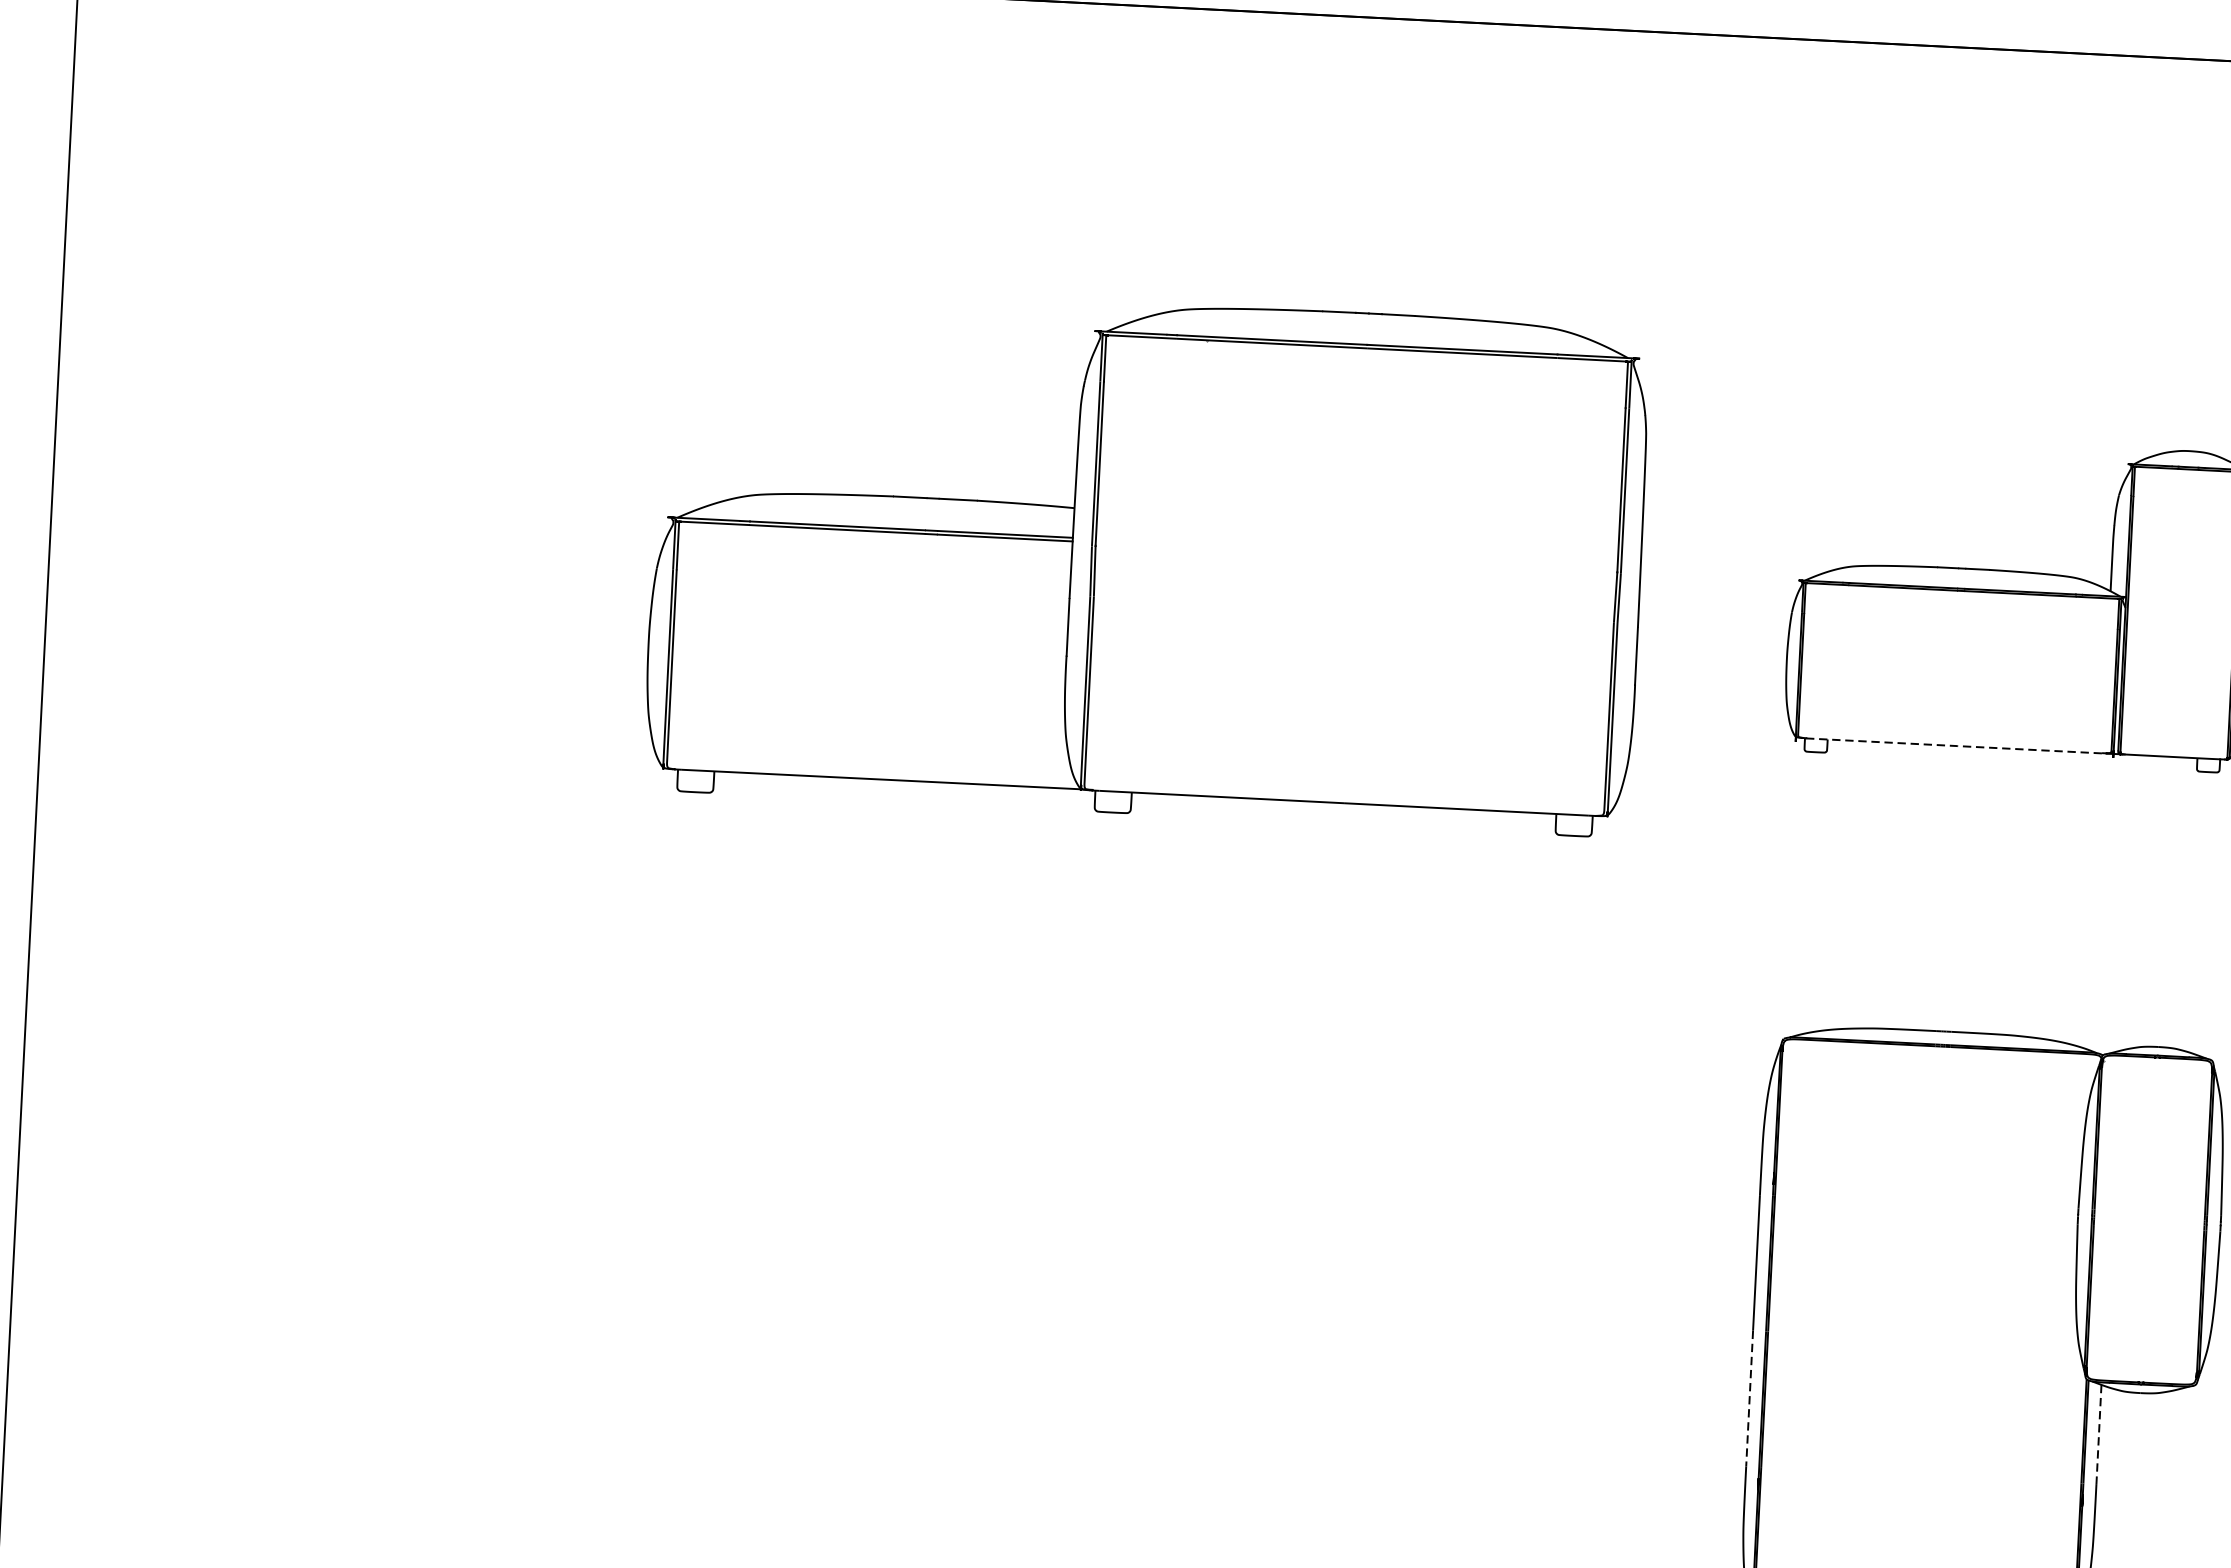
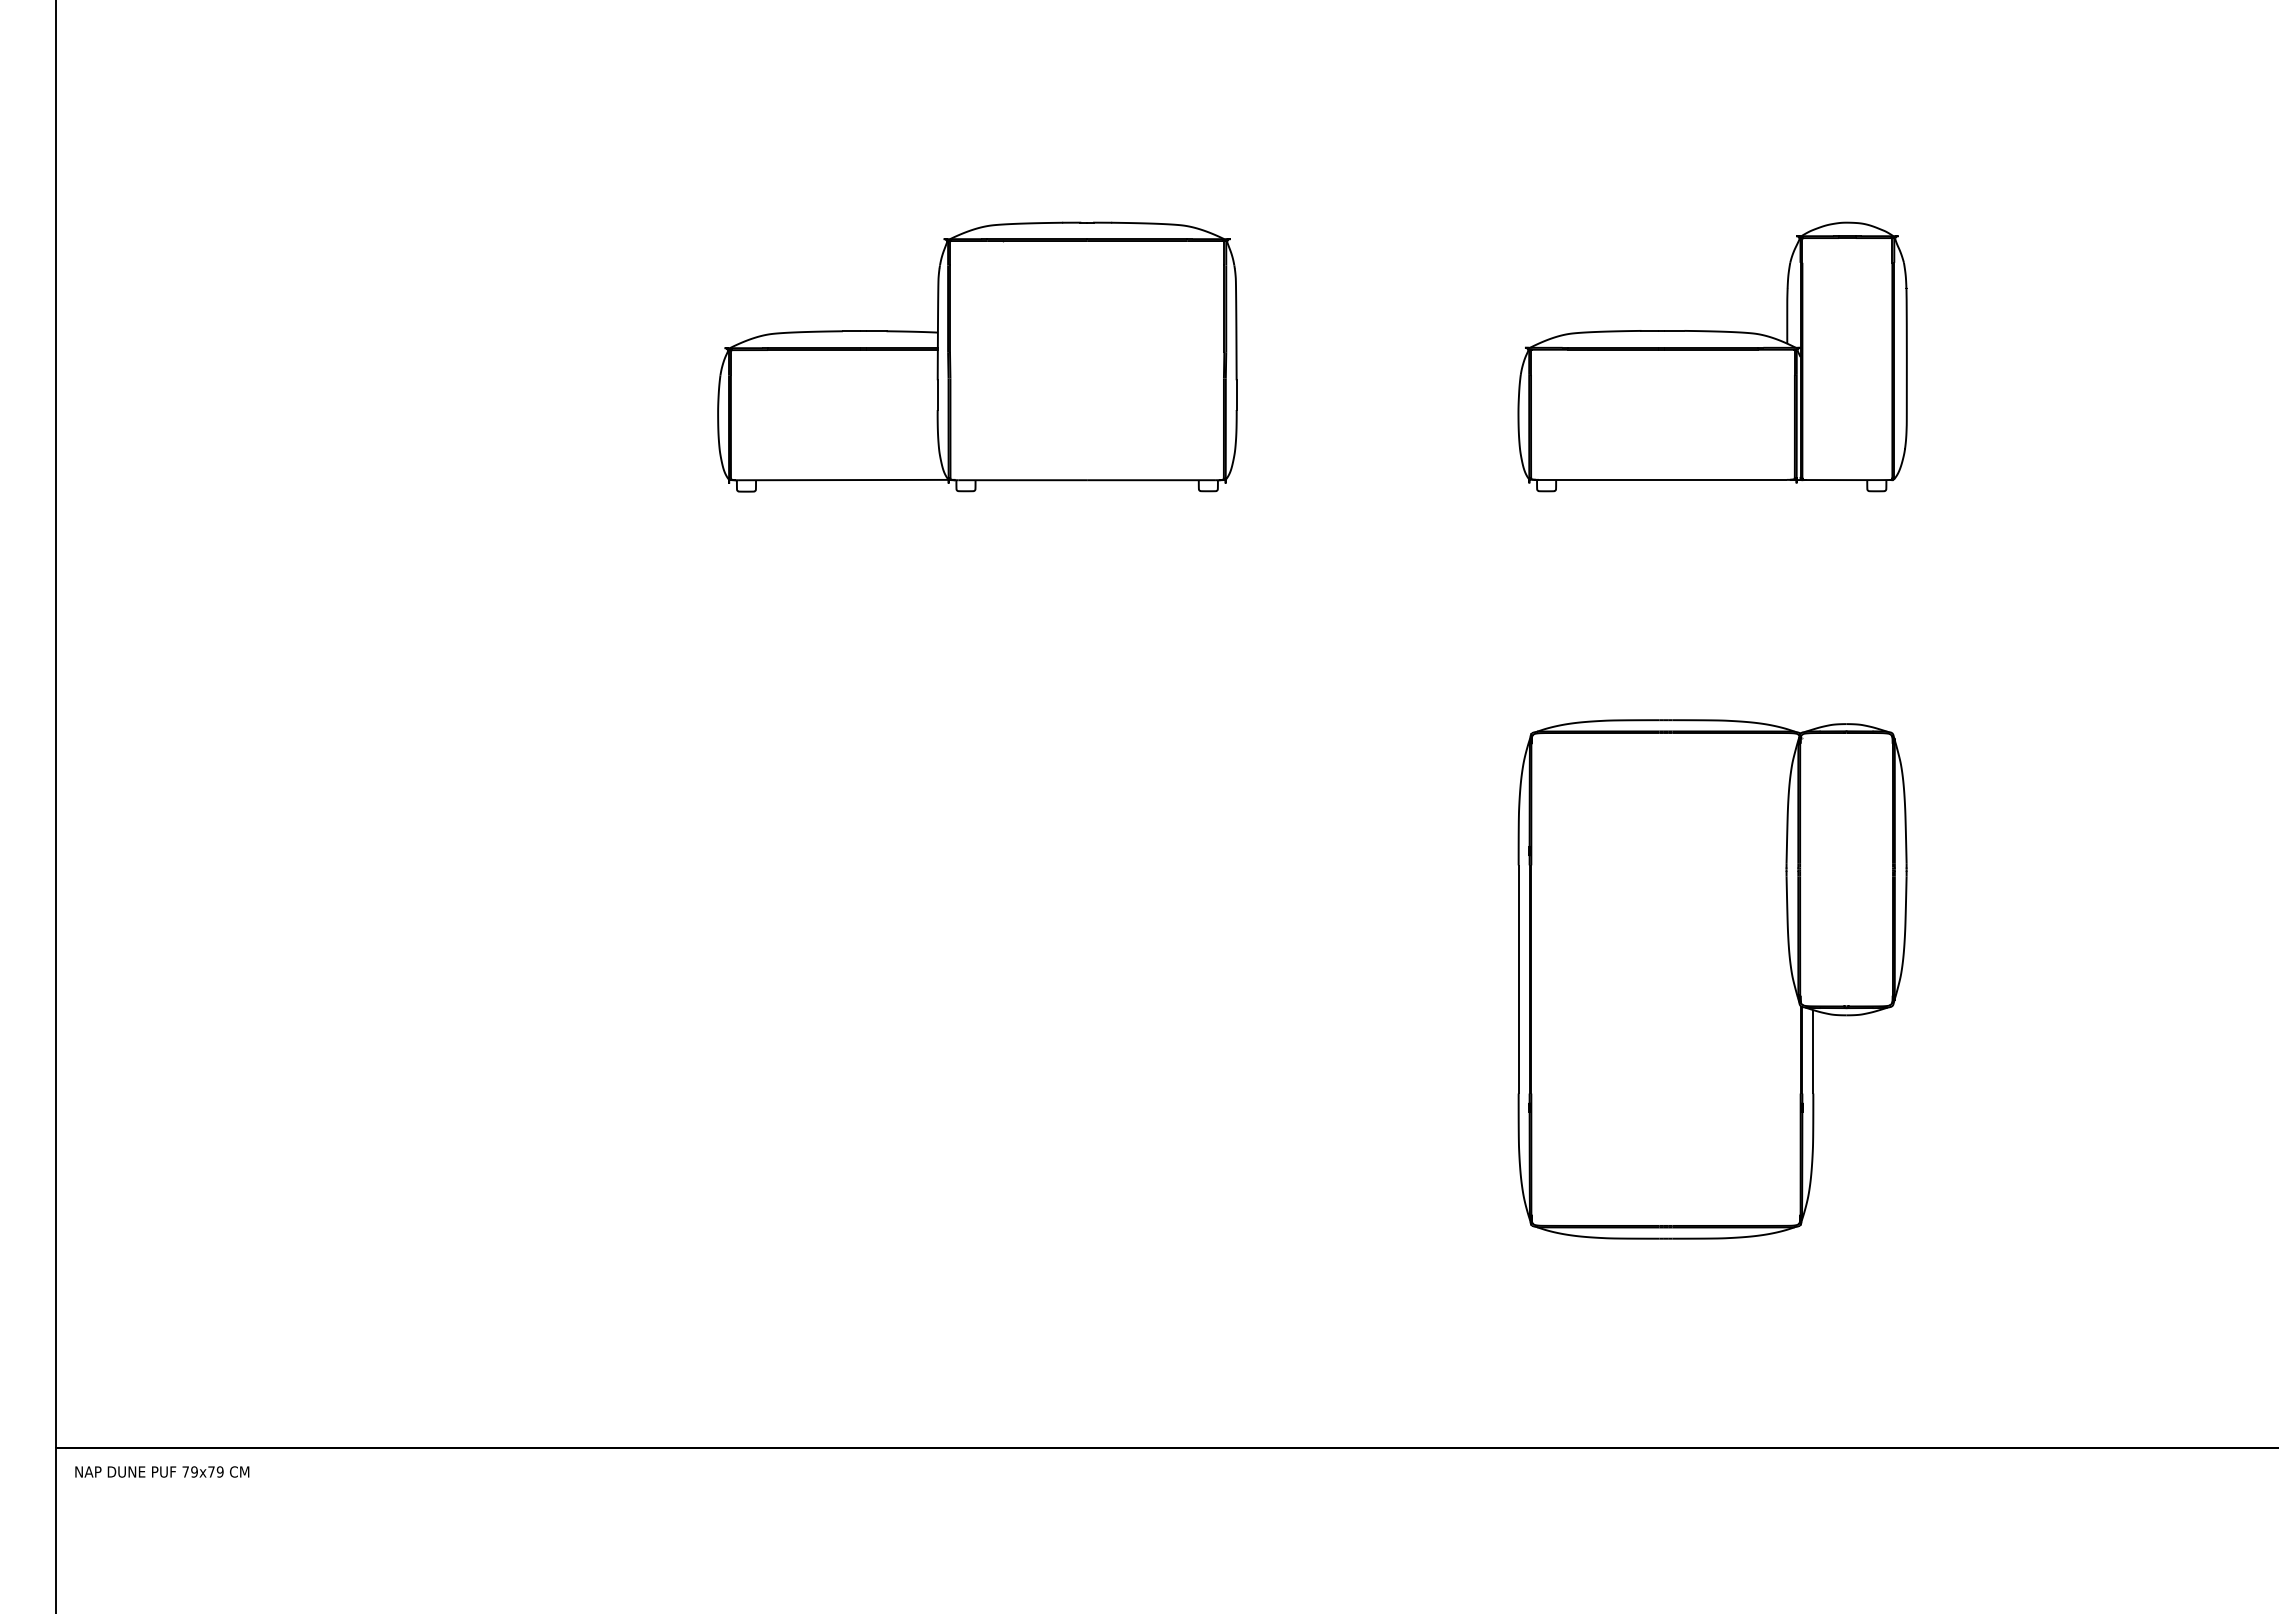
part: (1147, 557) -> (977, 356), size x0.62
line: (1951, 746) -> (1660, 480), dashed -> solid
line: (1749, 1399) -> (1518, 1037), dashed -> solid
line: (2099, 1434) -> (1813, 1051), dashed -> solid

